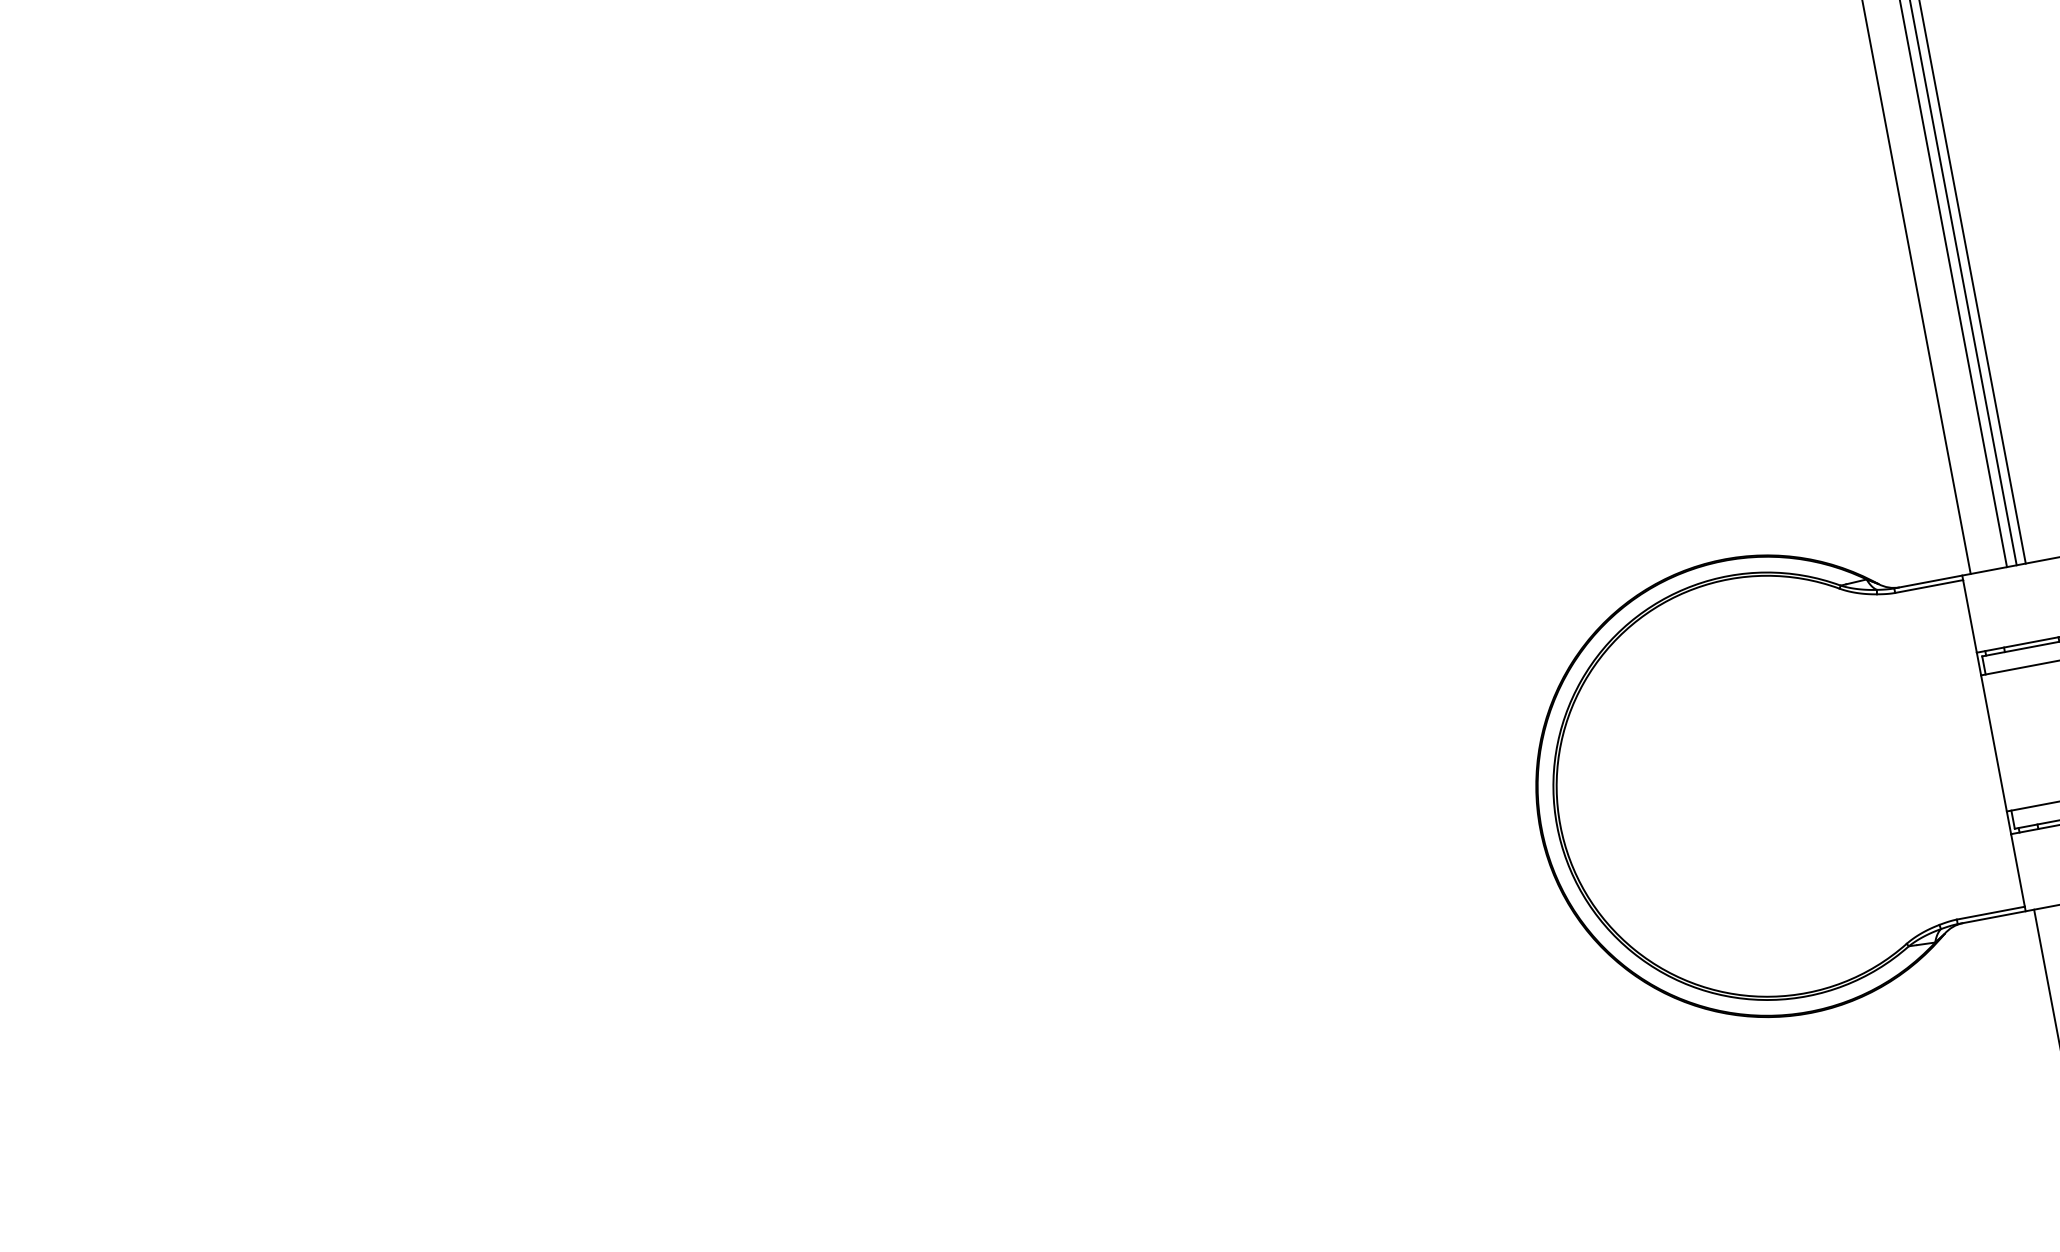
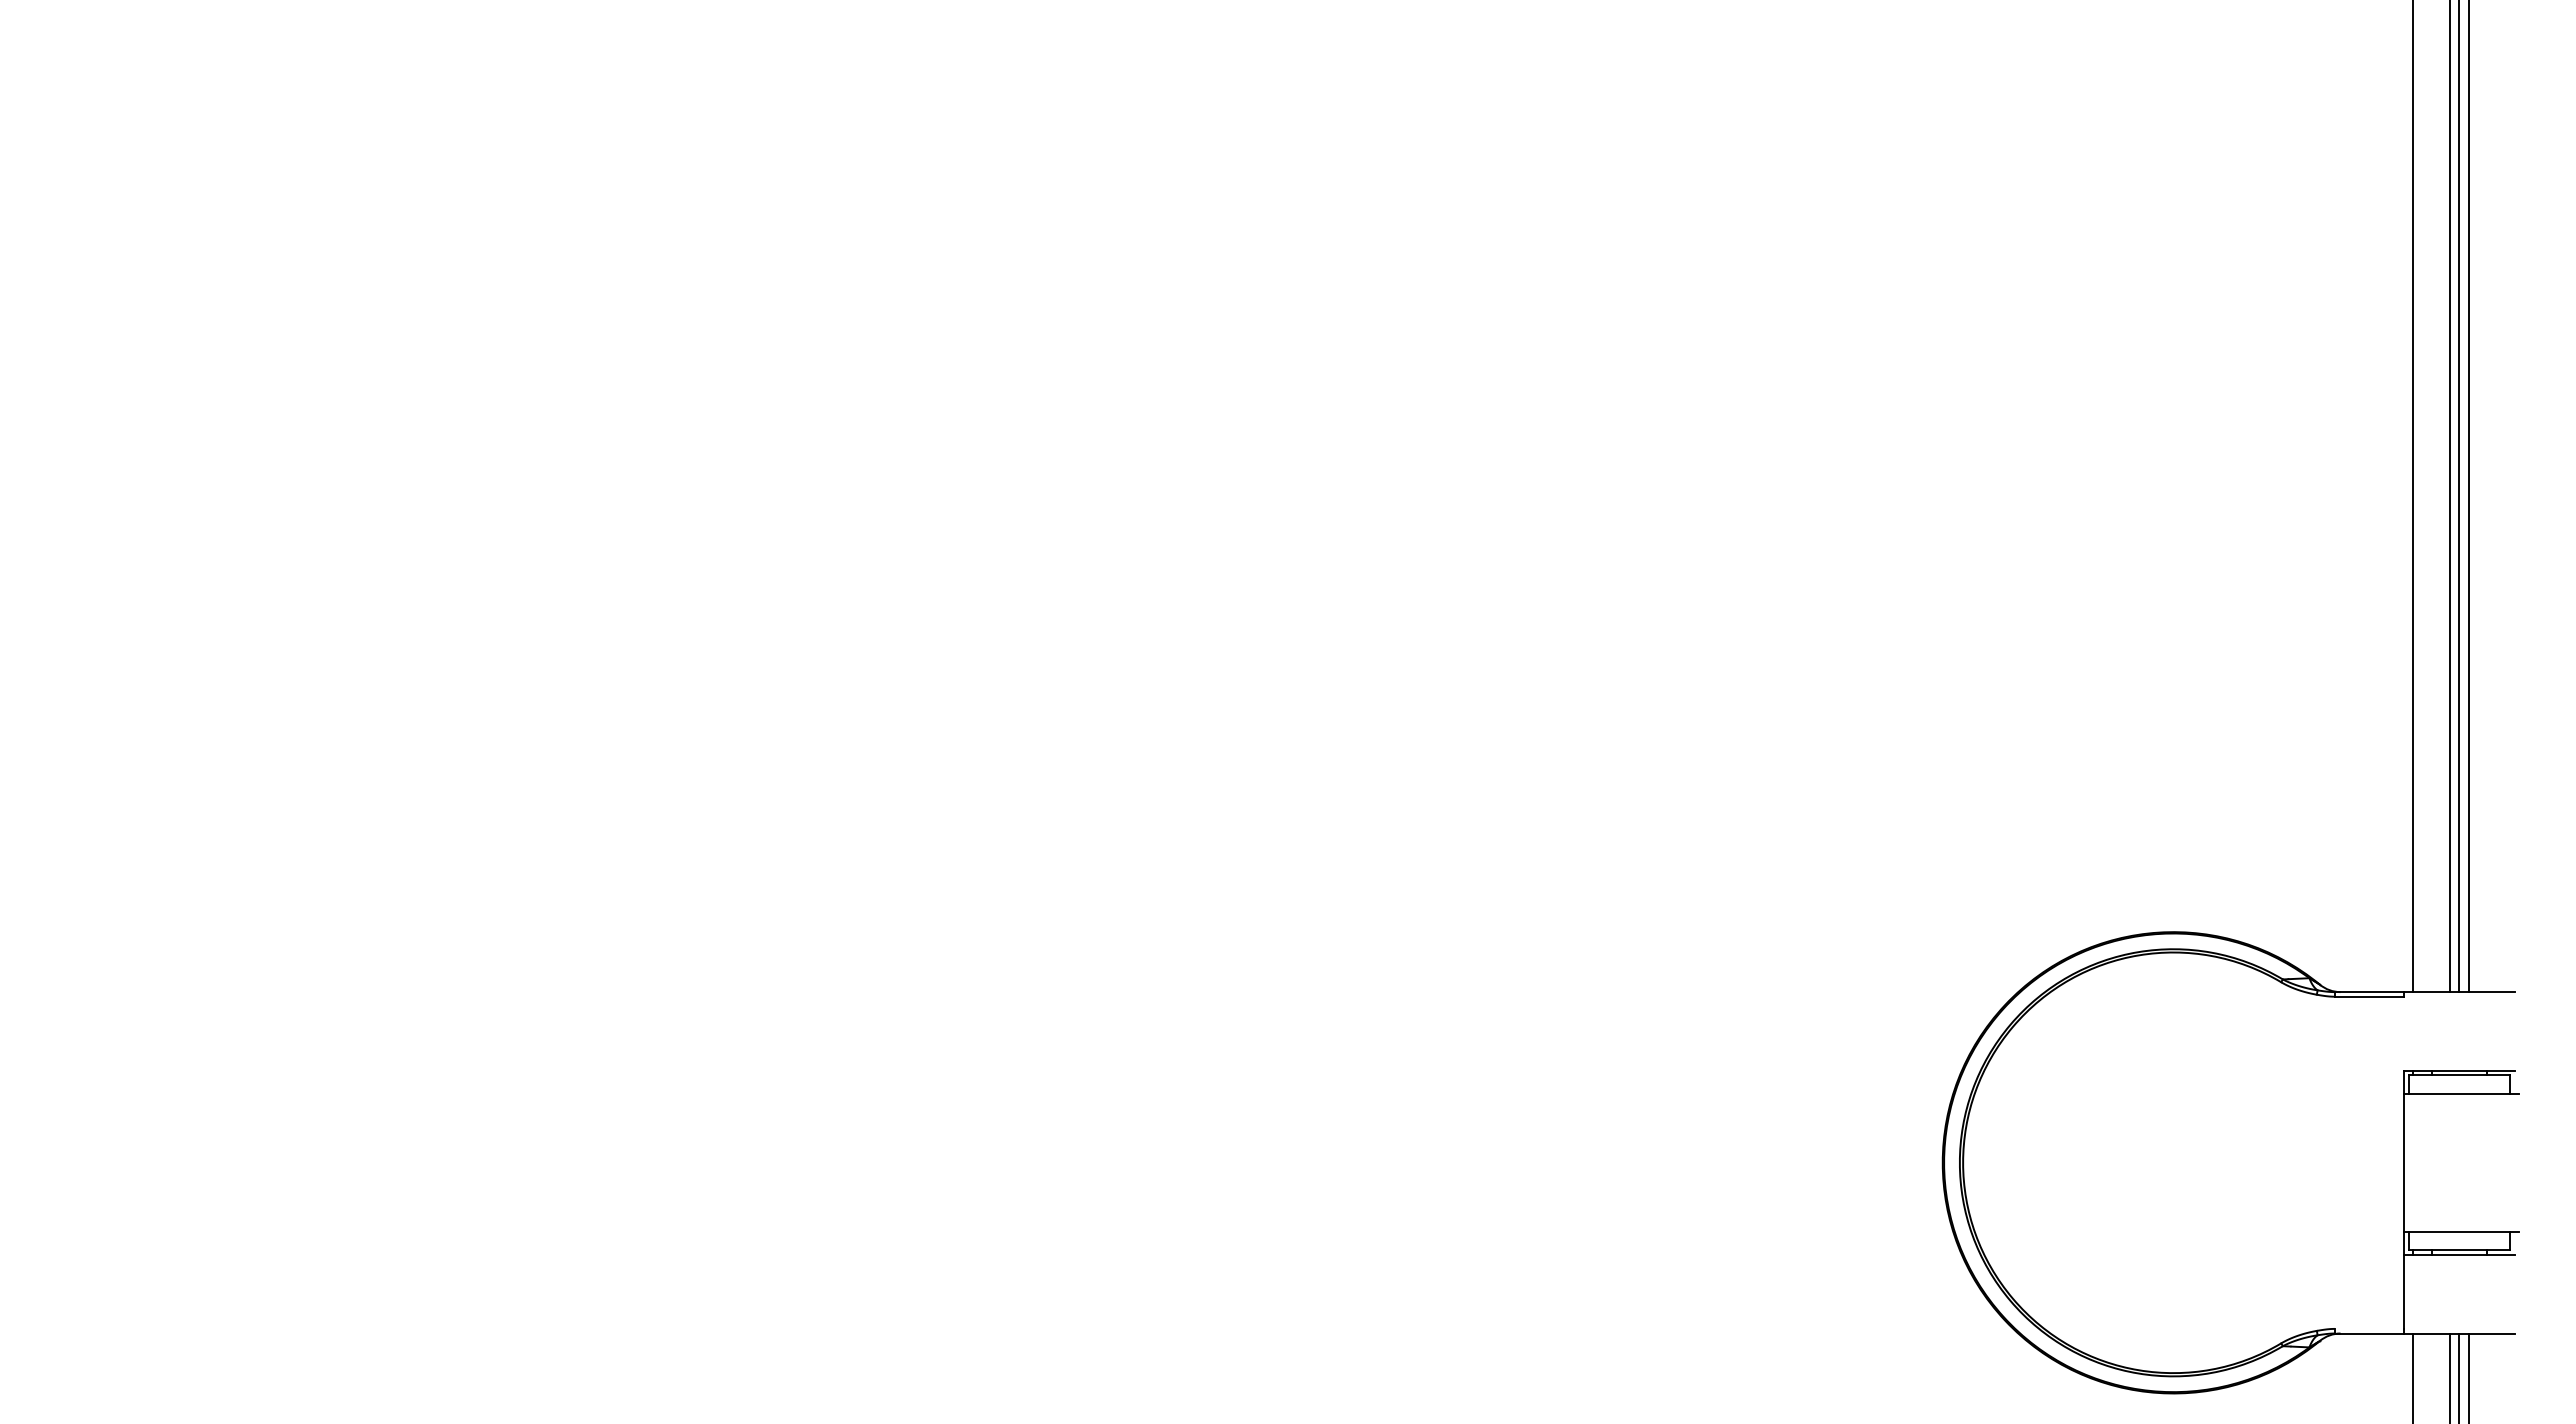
line: (1970, 616) -> (2404, 1033), removed
line: (1990, 912) -> (2369, 1328), removed

